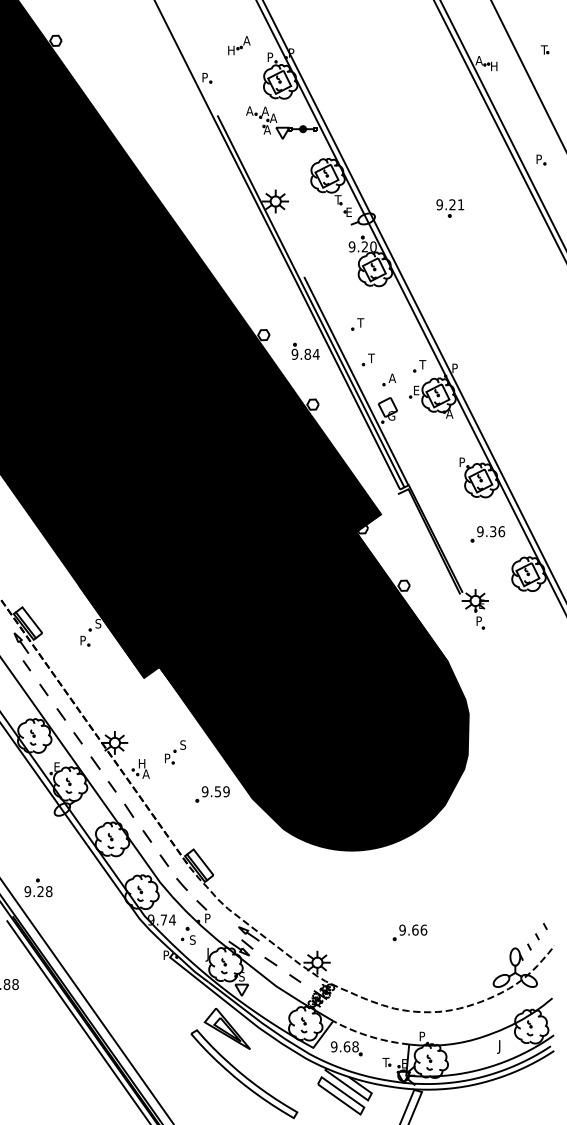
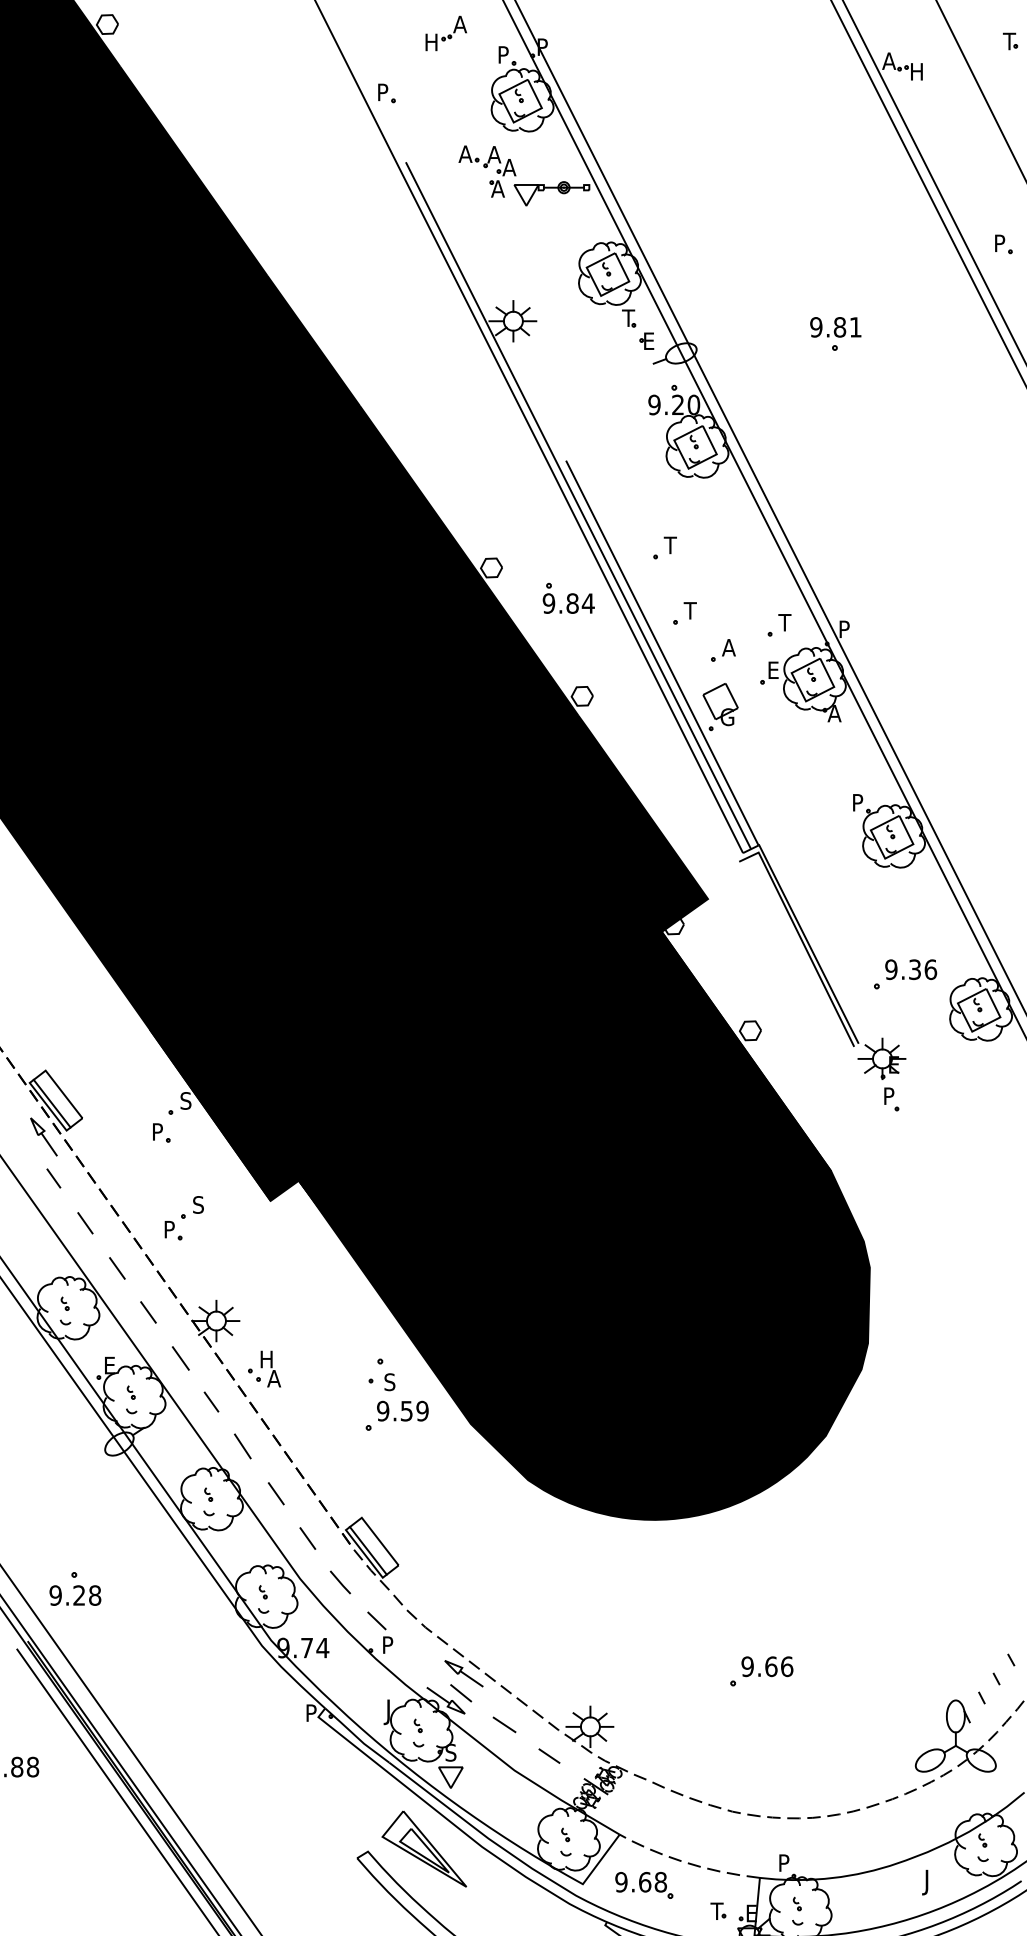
text: (452, 204) -> (839, 326), 9.21 -> 9.81
part: (487, 534) -> (904, 974), moved
part: (175, 752) -> (184, 1218), moved
part: (188, 935) -> (381, 1373), moved

